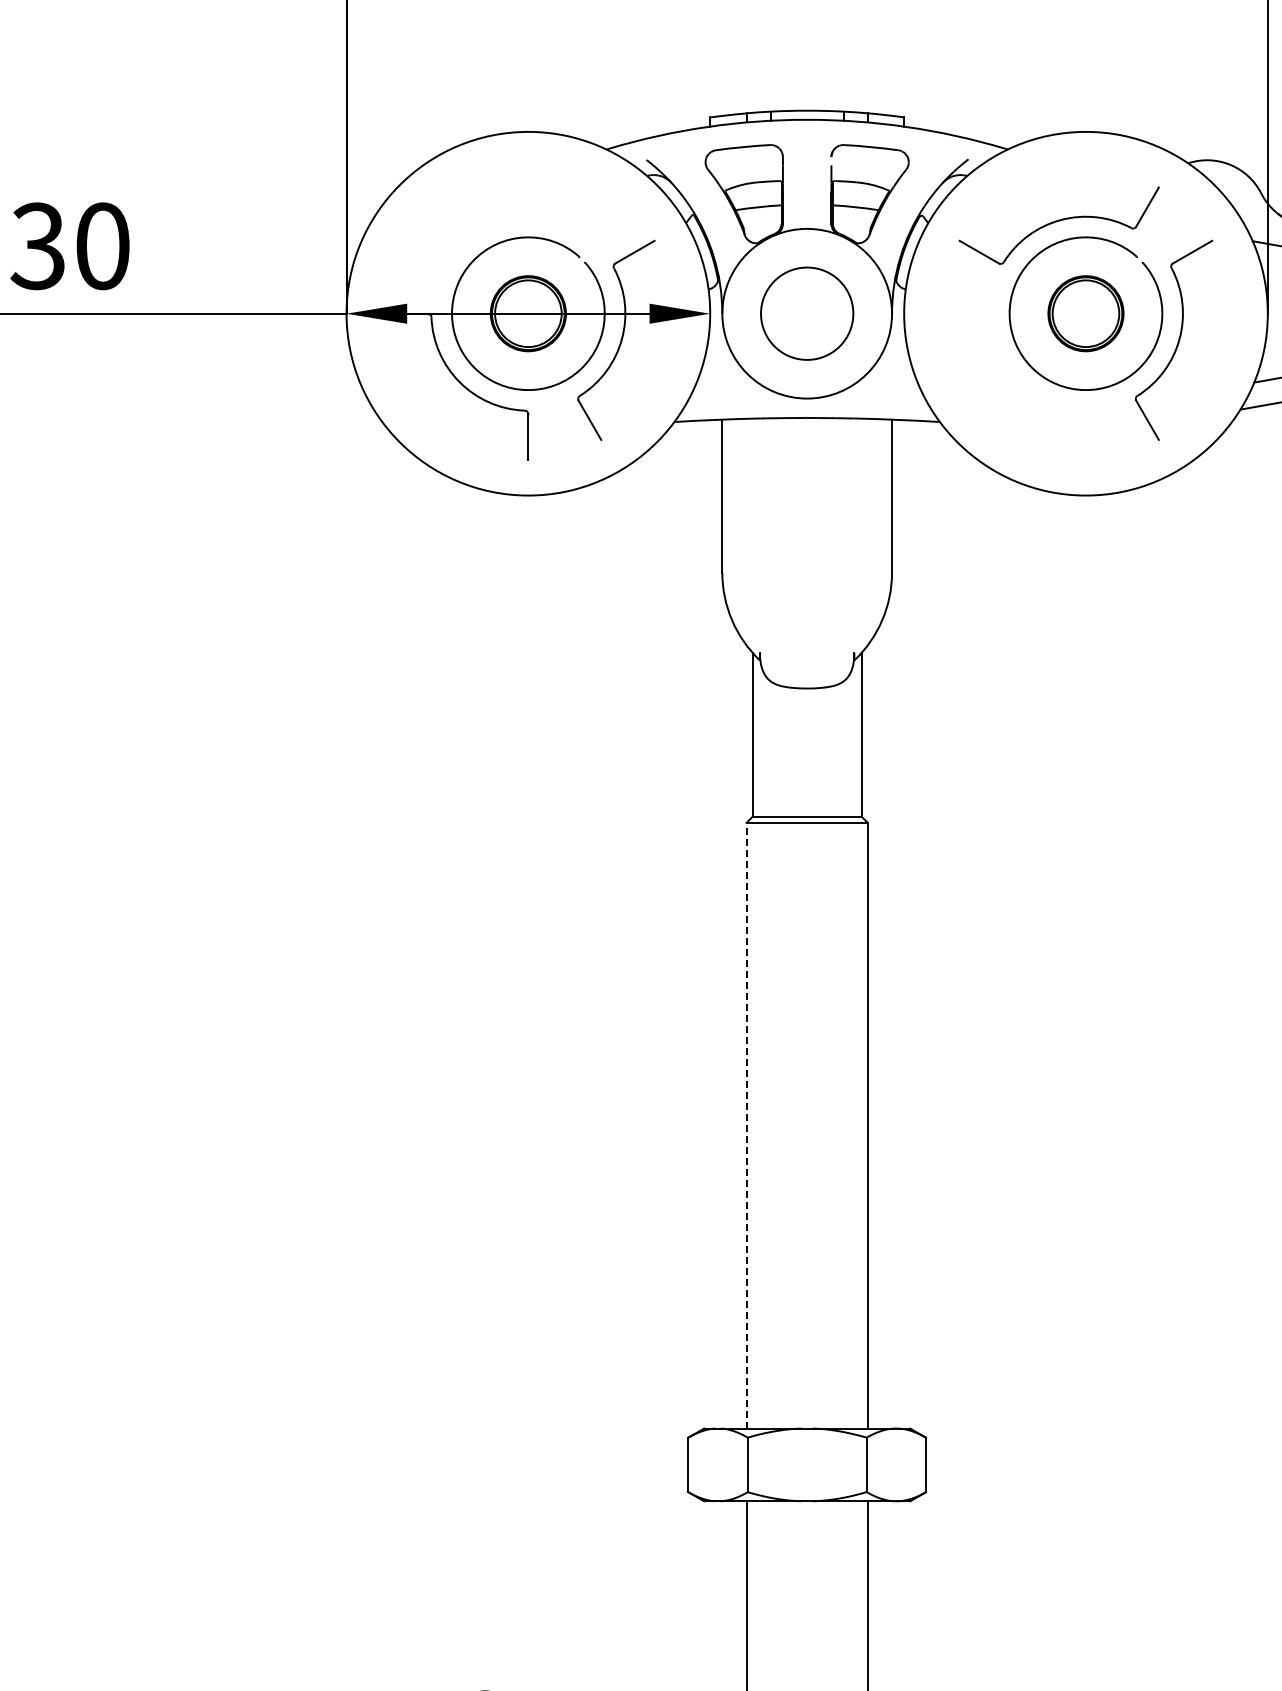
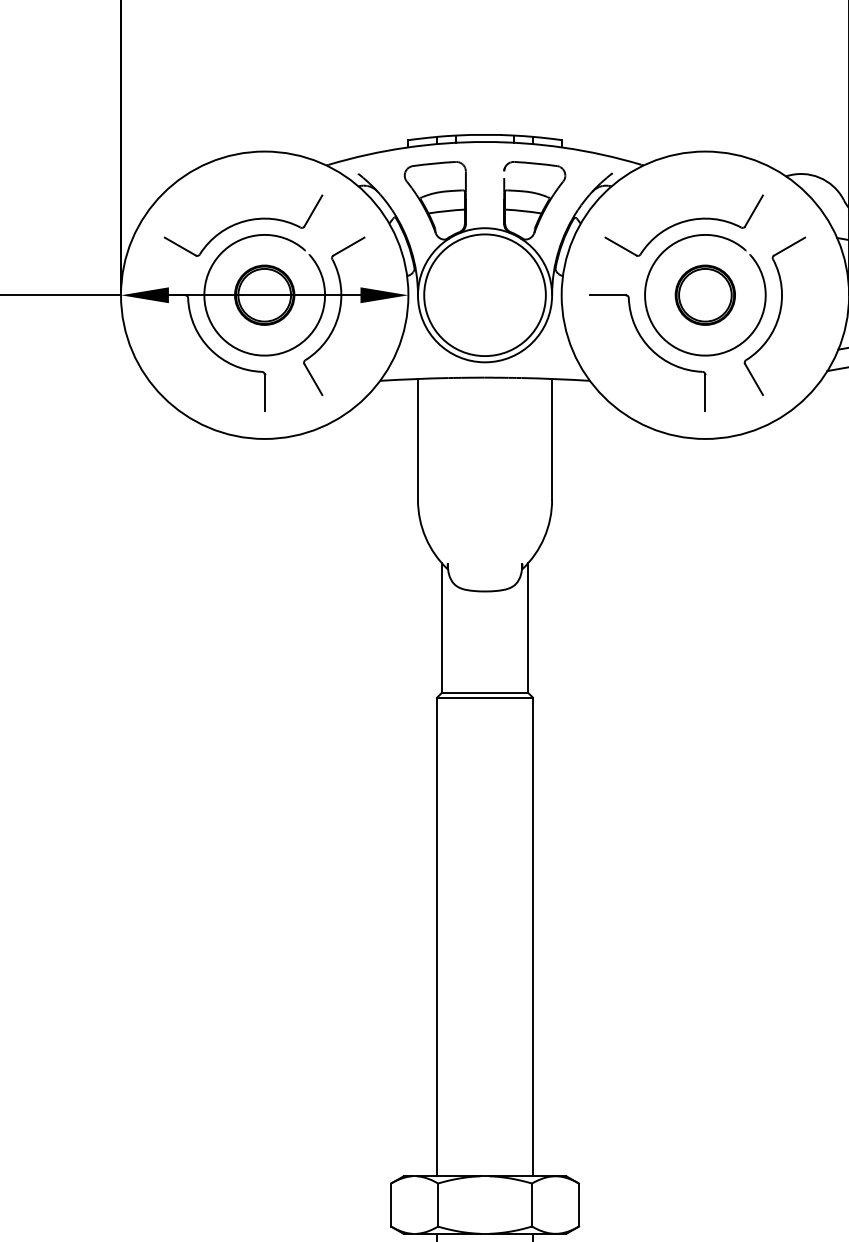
part: (501, 225) -> (243, 225), added
circle: (807, 313) -> (485, 295), size x1.67
part: (1013, 386) -> (648, 352), added
line: (746, 1125) -> (437, 936), dashed -> solid

